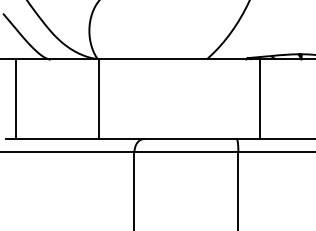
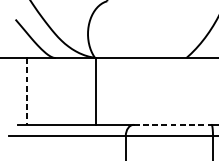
line: (16, 99) -> (26, 91), solid -> dashed
line: (190, 139) -> (172, 125), solid -> dashed

